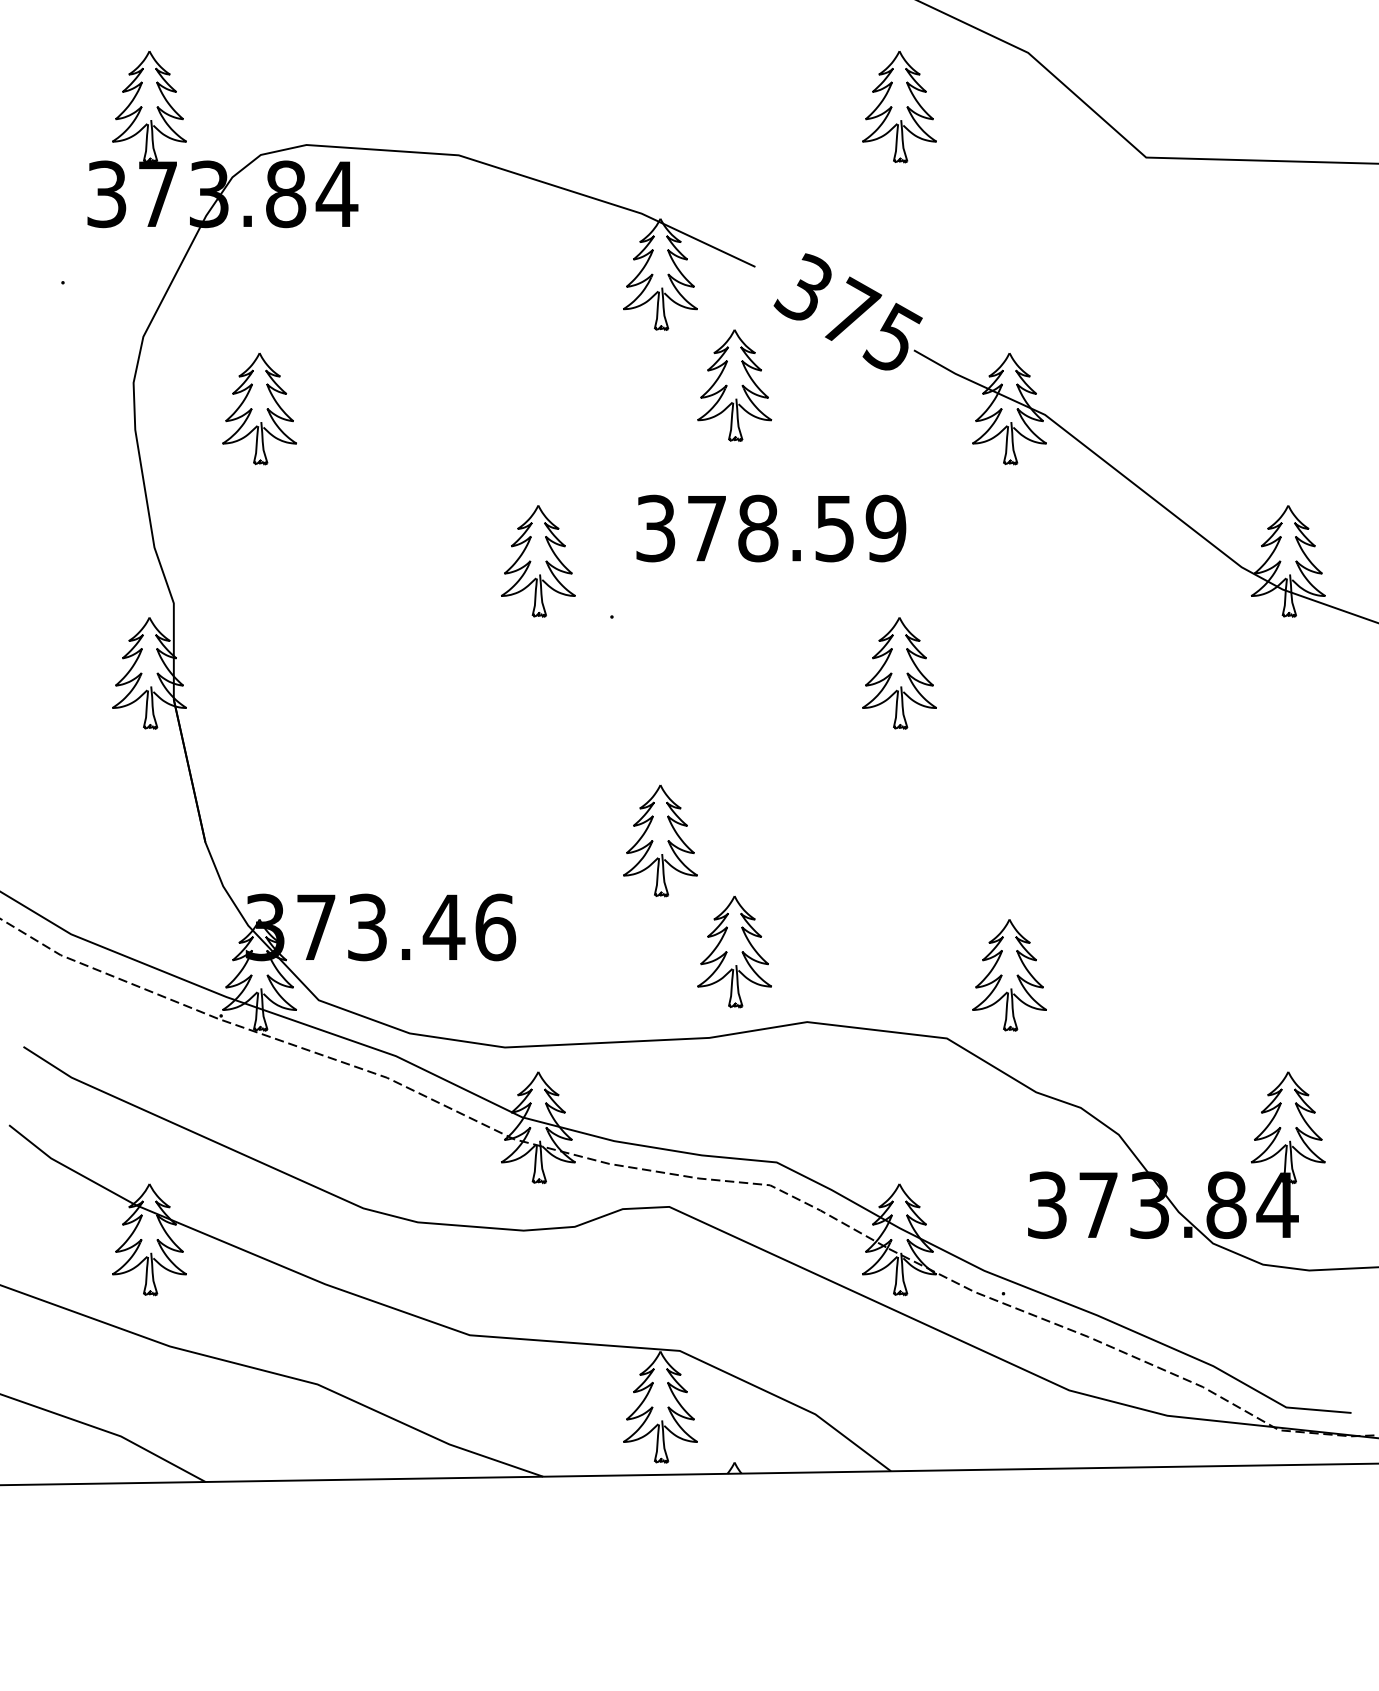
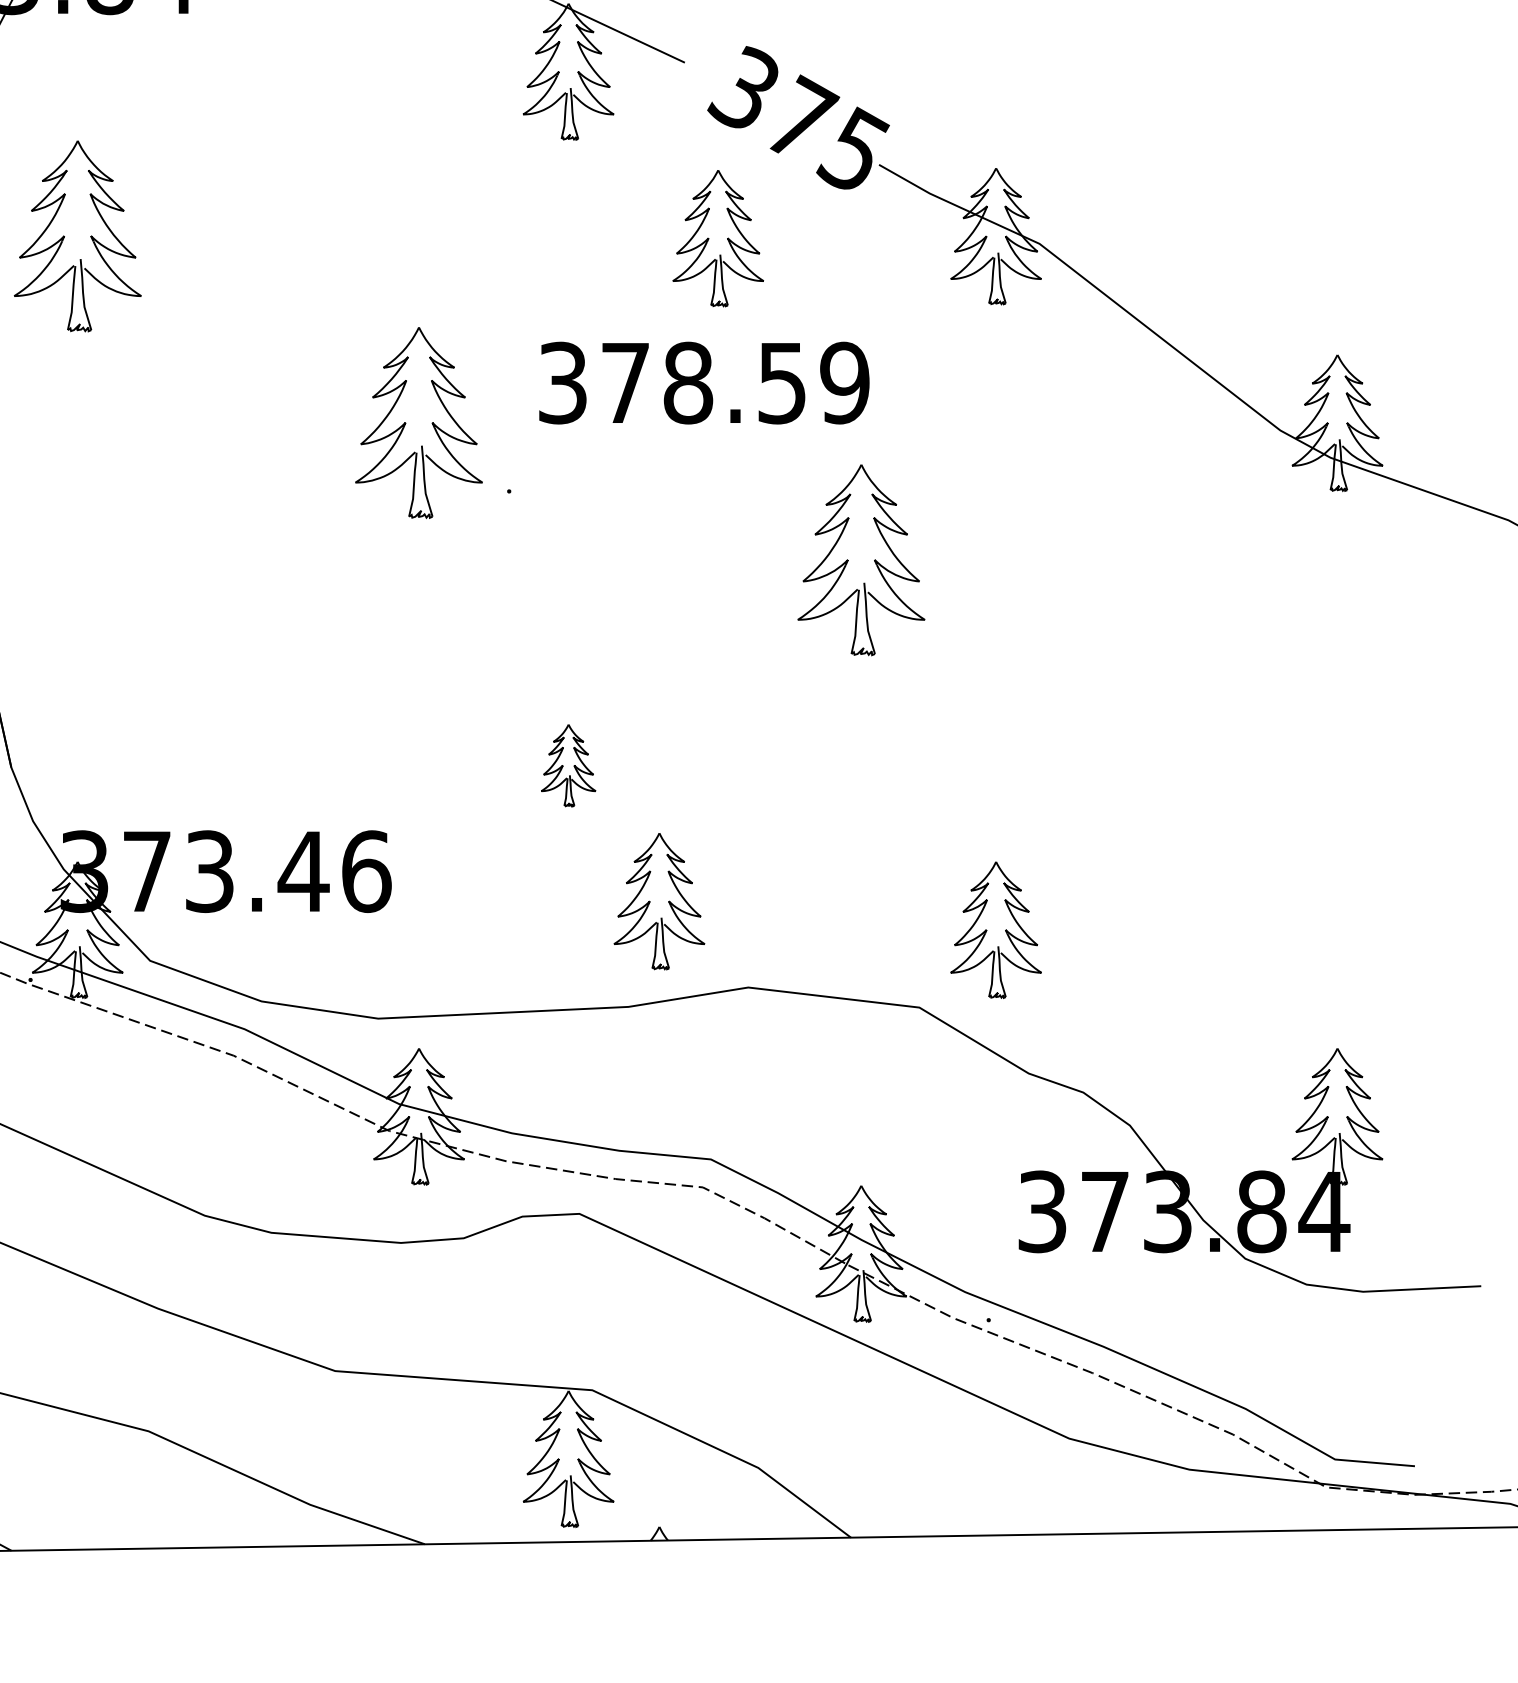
part: (734, 385) -> (718, 238), moved
part: (259, 408) -> (77, 236), size x1.4
part: (538, 561) -> (419, 423), size x1.4
part: (899, 673) -> (861, 560), size x1.4
part: (660, 840) -> (568, 765), size x0.6

